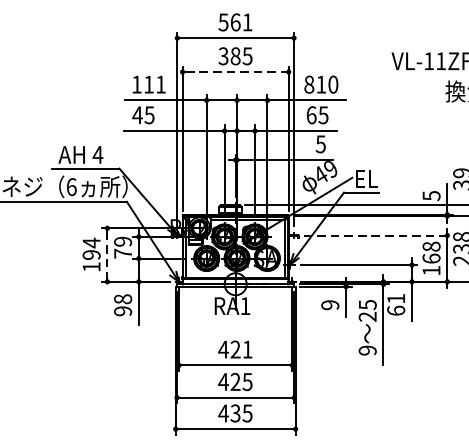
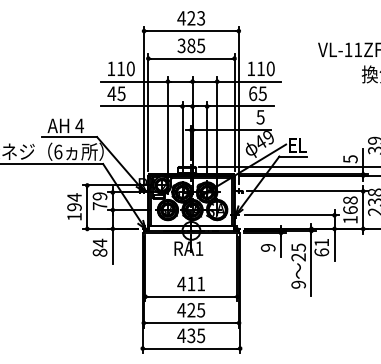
text: (235, 22) -> (191, 18), 561 -> 423
line: (235, 71) -> (191, 58), dashed -> solid
text: (160, 84) -> (130, 68), 111 -> 110
text: (309, 84) -> (251, 68), 810 -> 110
line: (378, 235) -> (307, 191), dashed -> solid
line: (107, 255) -> (87, 207), dashed -> solid
text: (122, 304) -> (99, 247), 98 -> 84
text: (235, 349) -> (191, 283), 421 -> 411

